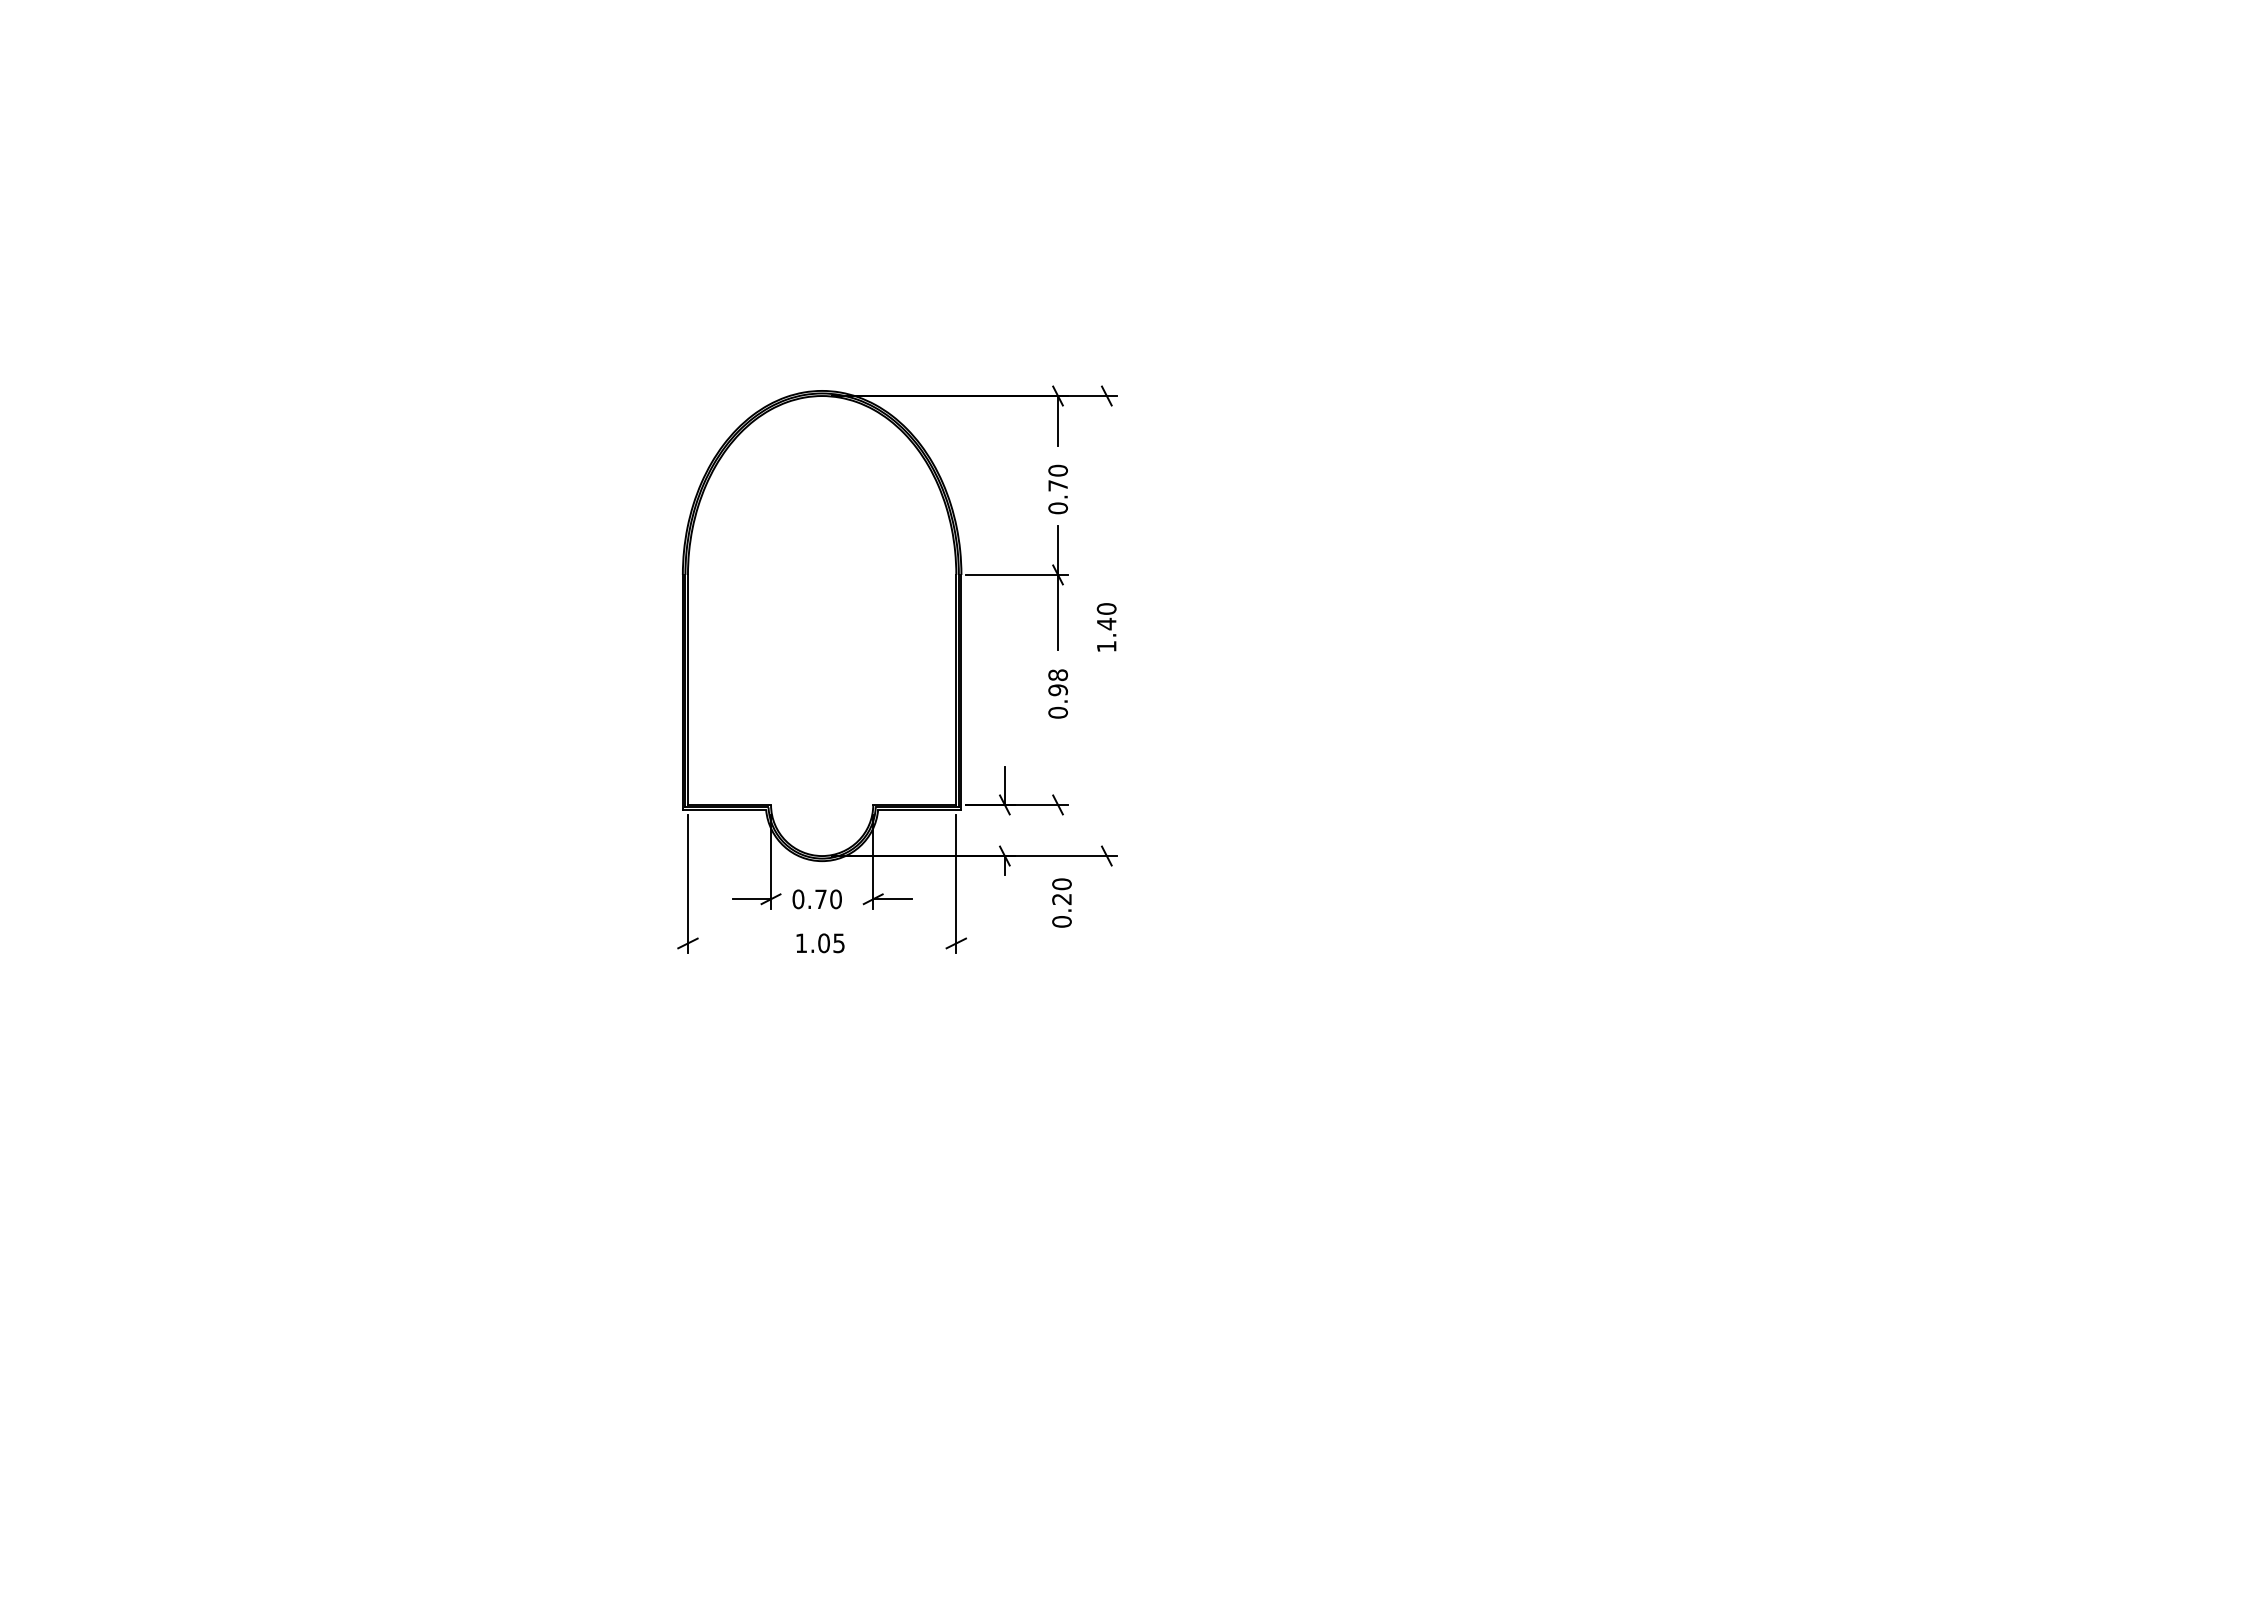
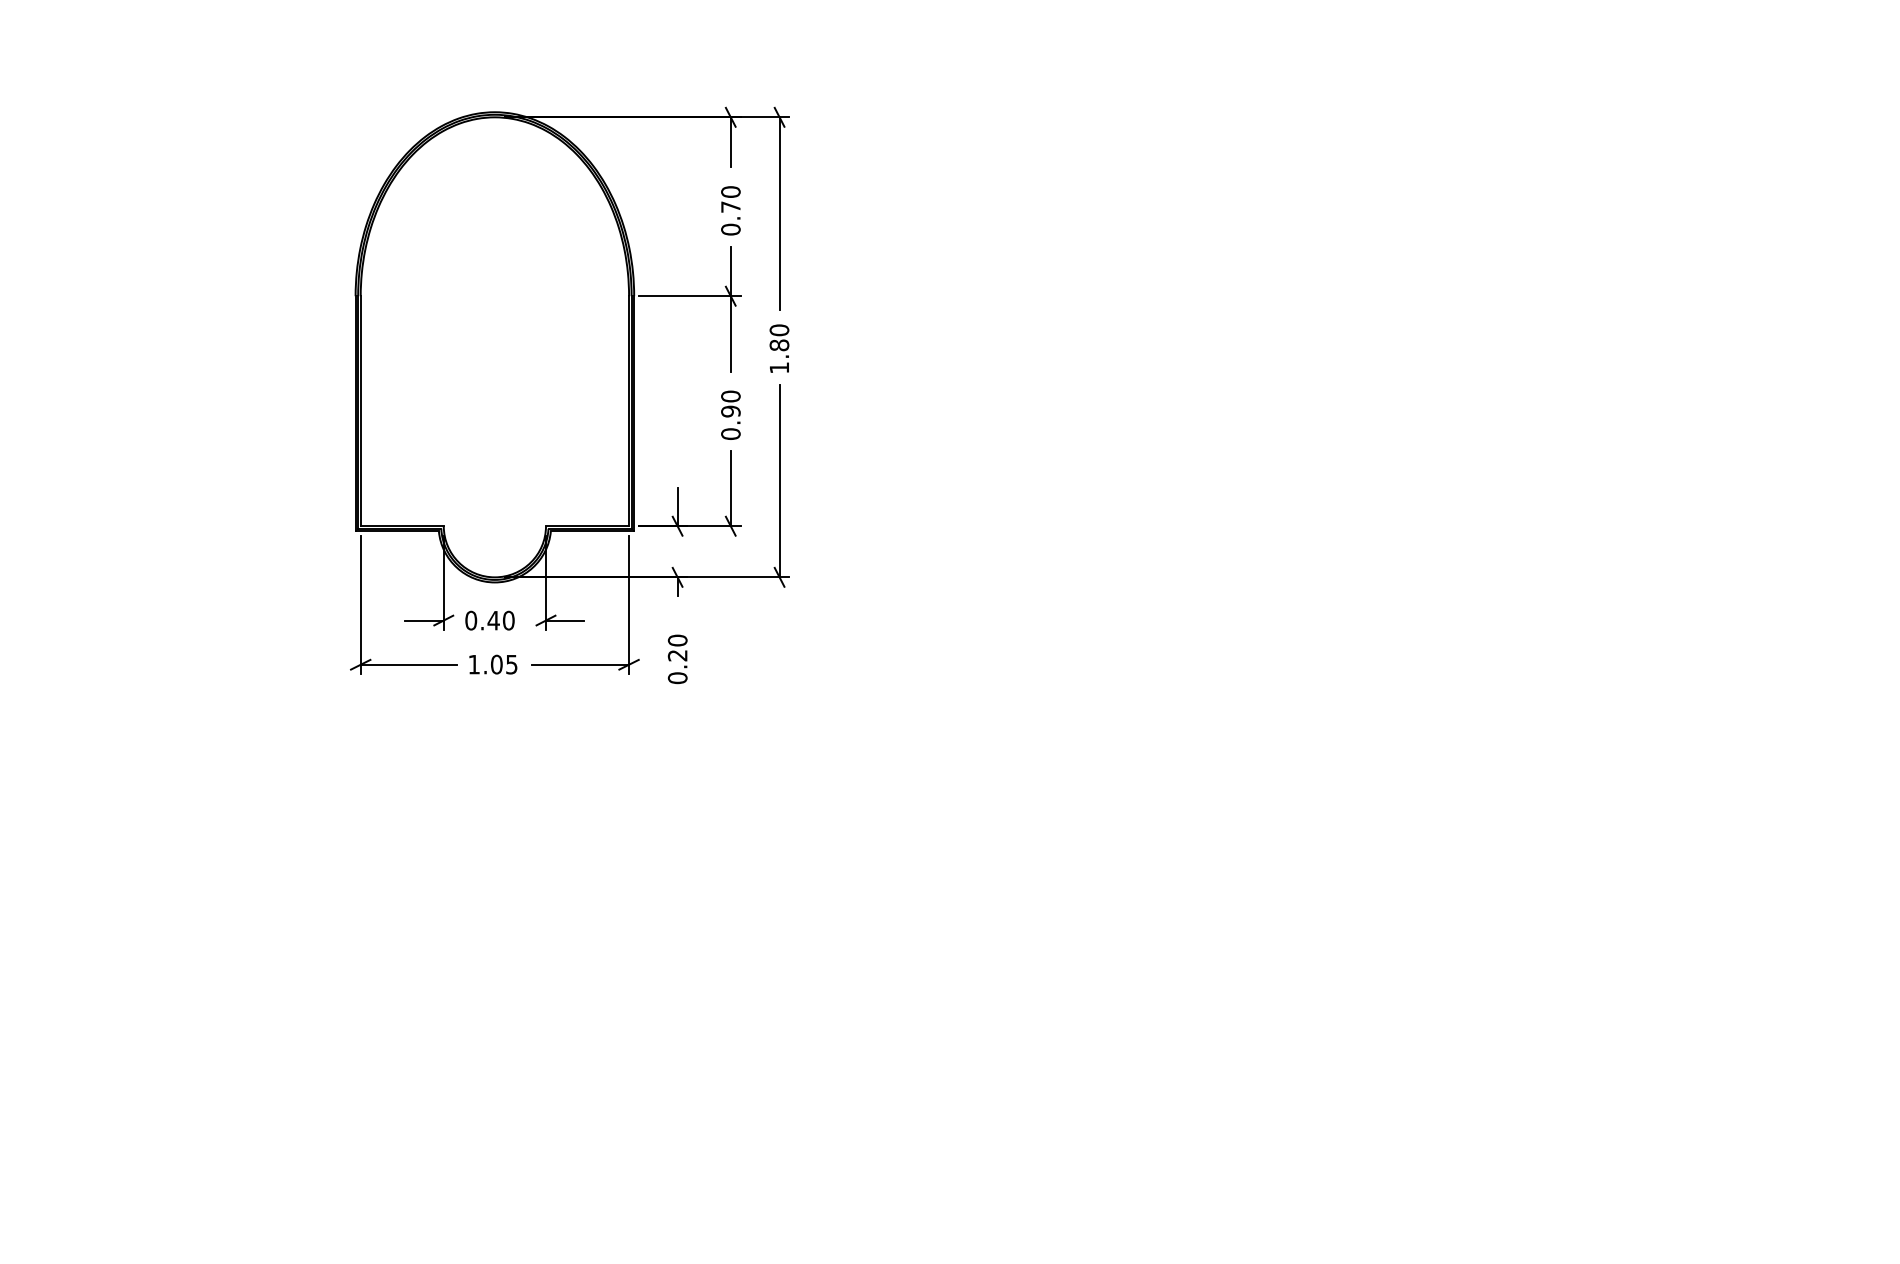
line: (1106, 492) -> (779, 213), added
text: (1106, 623) -> (779, 344), 1.40 -> 1.80
text: (1057, 675) -> (730, 396), 0.98 -> 0.90
line: (1106, 759) -> (779, 480), added
line: (1058, 767) -> (731, 488), added
text: (820, 898) -> (493, 619), 0.70 -> 0.40
text: (1061, 902) -> (677, 658), moved
line: (735, 943) -> (408, 664), added
line: (907, 943) -> (580, 664), added

